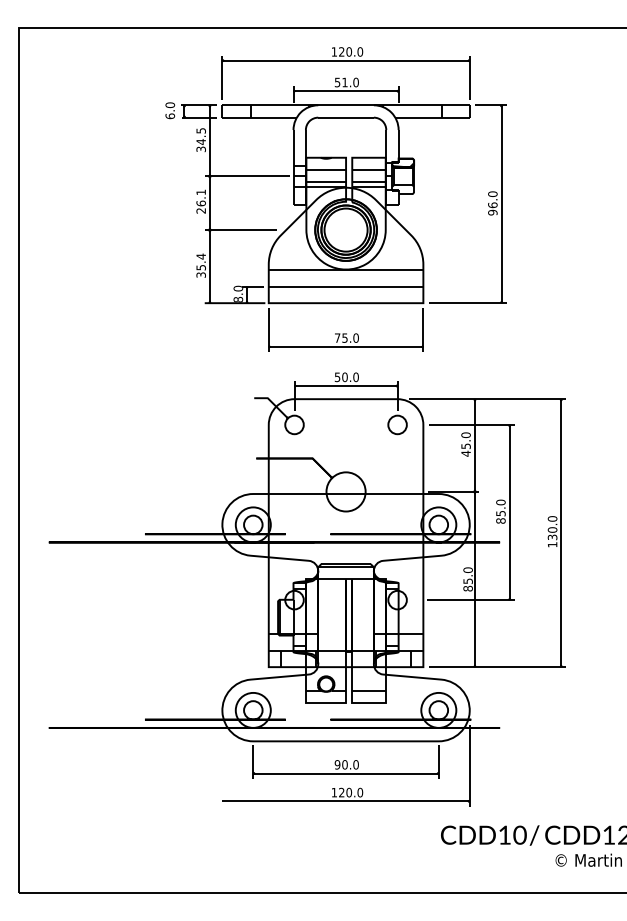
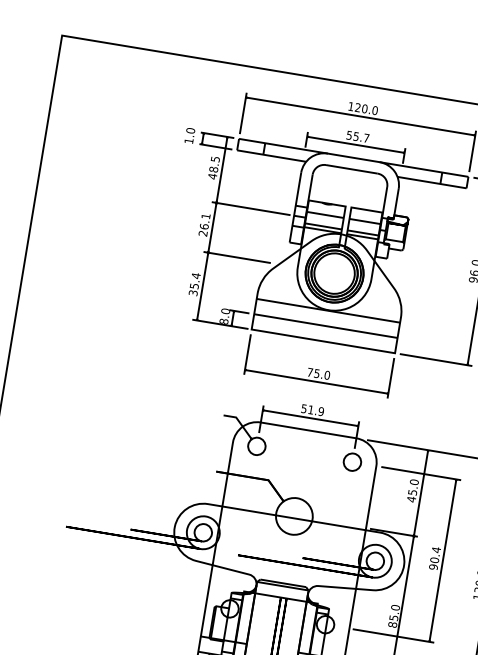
text: (350, 82) -> (361, 137), 51.0 -> 55.7
text: (170, 116) -> (189, 141), 6.0 -> 1.0
text: (200, 145) -> (212, 172), 34.5 -> 48.5
text: (350, 377) -> (316, 410), 50.0 -> 51.9
text: (500, 511) -> (434, 558), 85.0 -> 90.4

